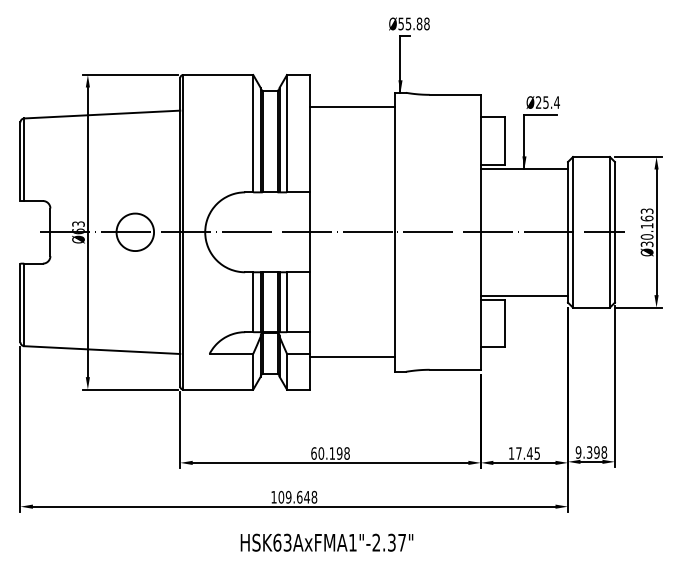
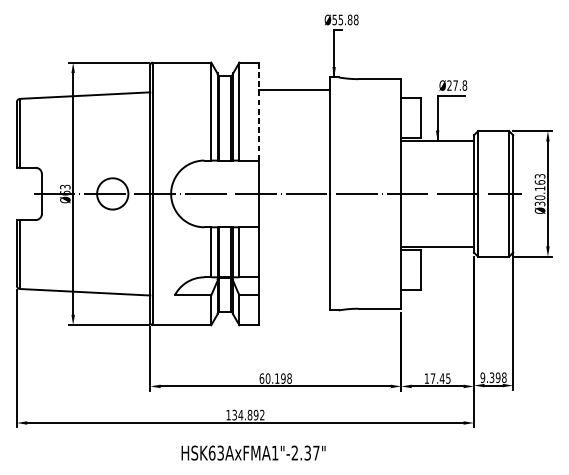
text: (551, 102) -> (460, 85), Ø25.4 -> Ø27.8
line: (310, 133) -> (259, 111), solid -> dashed
line: (352, 357) -> (294, 298), removed
text: (297, 496) -> (248, 414), 109.648 -> 134.892
text: (326, 542) -> (253, 452), moved

